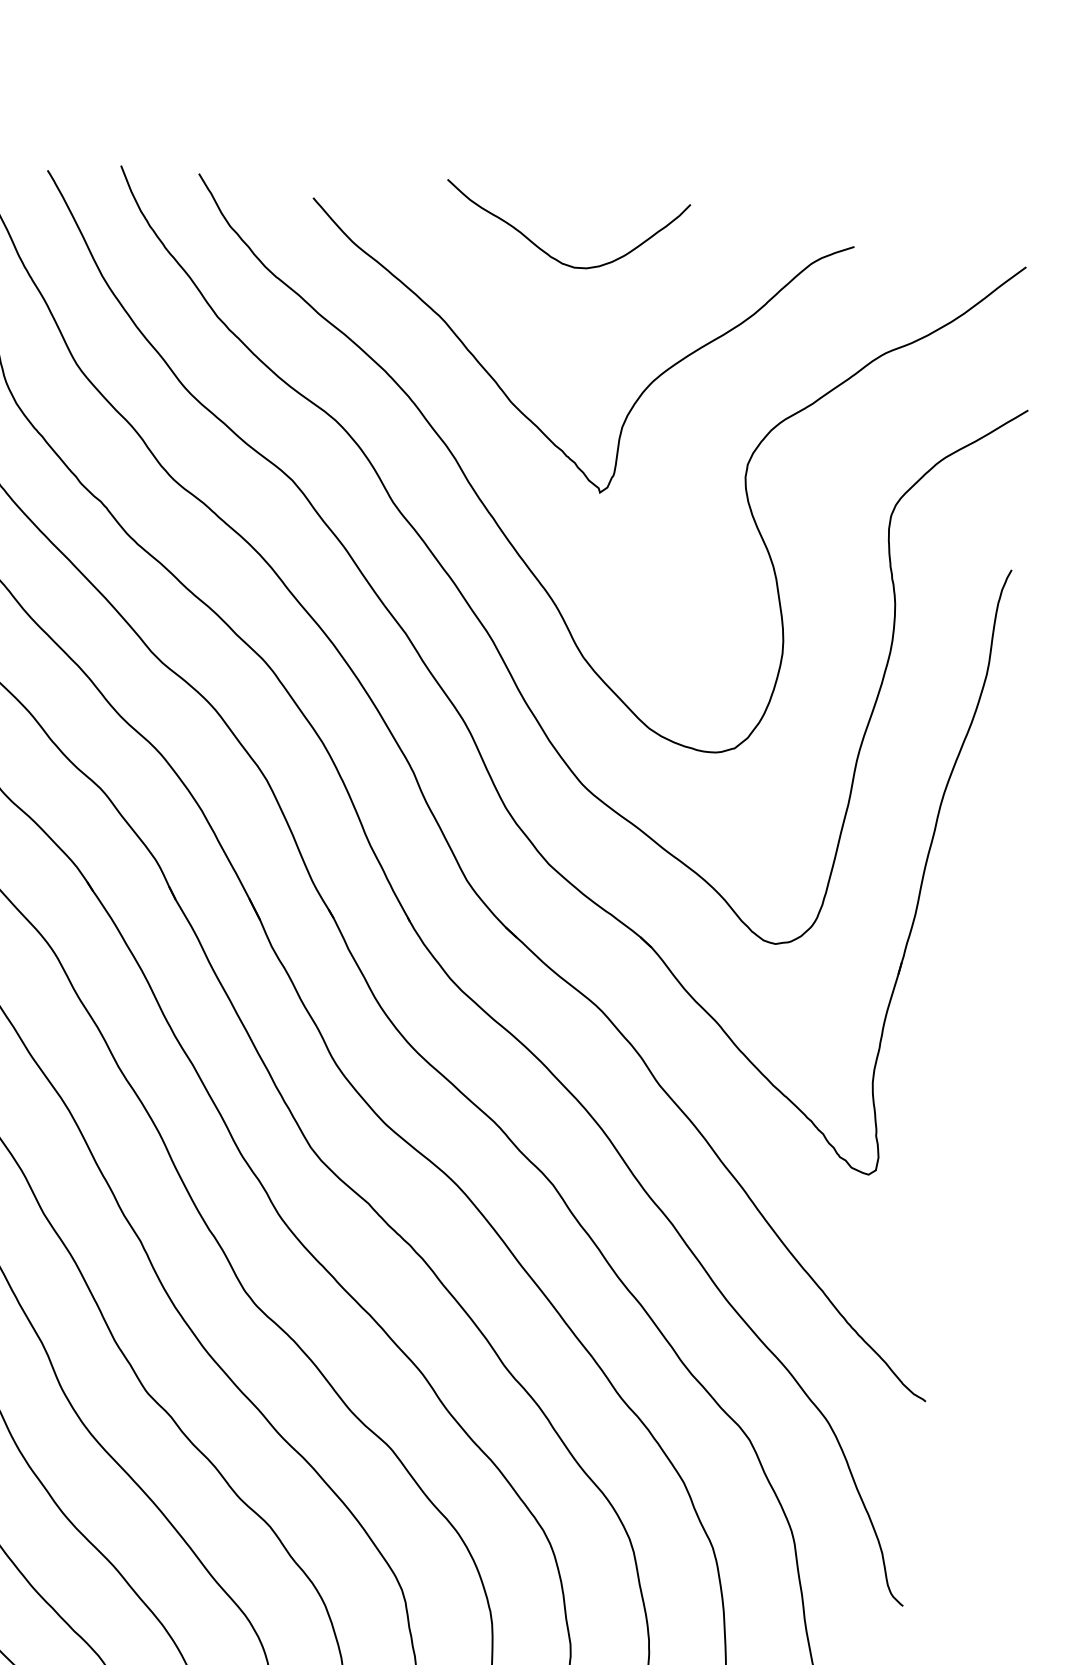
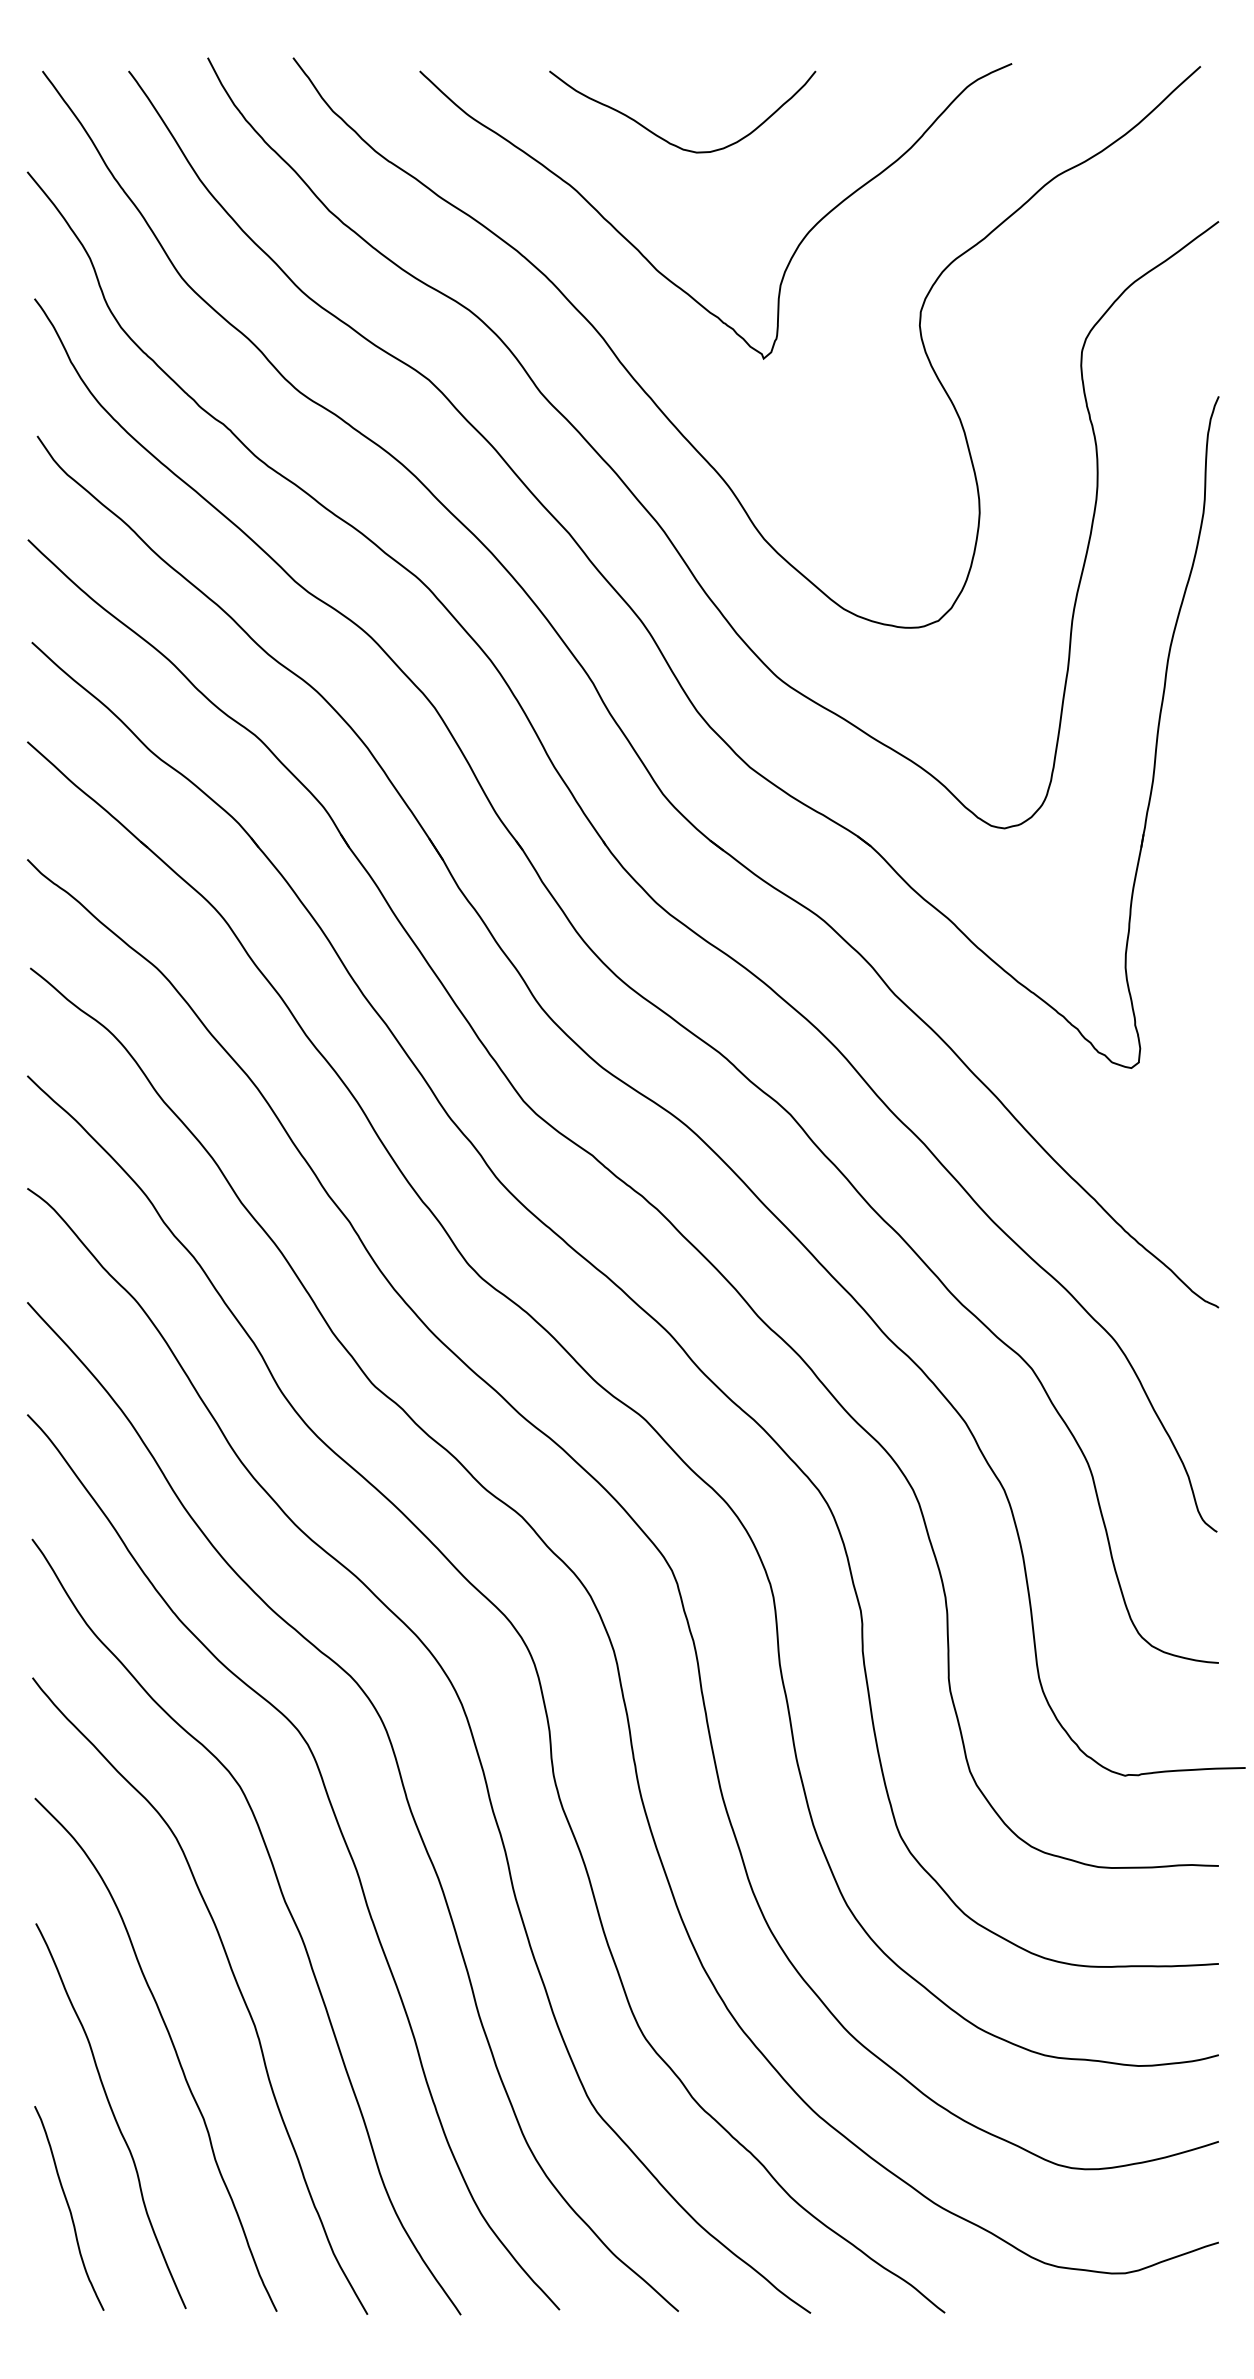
curve: (548, 253) -> (667, 140), moved

